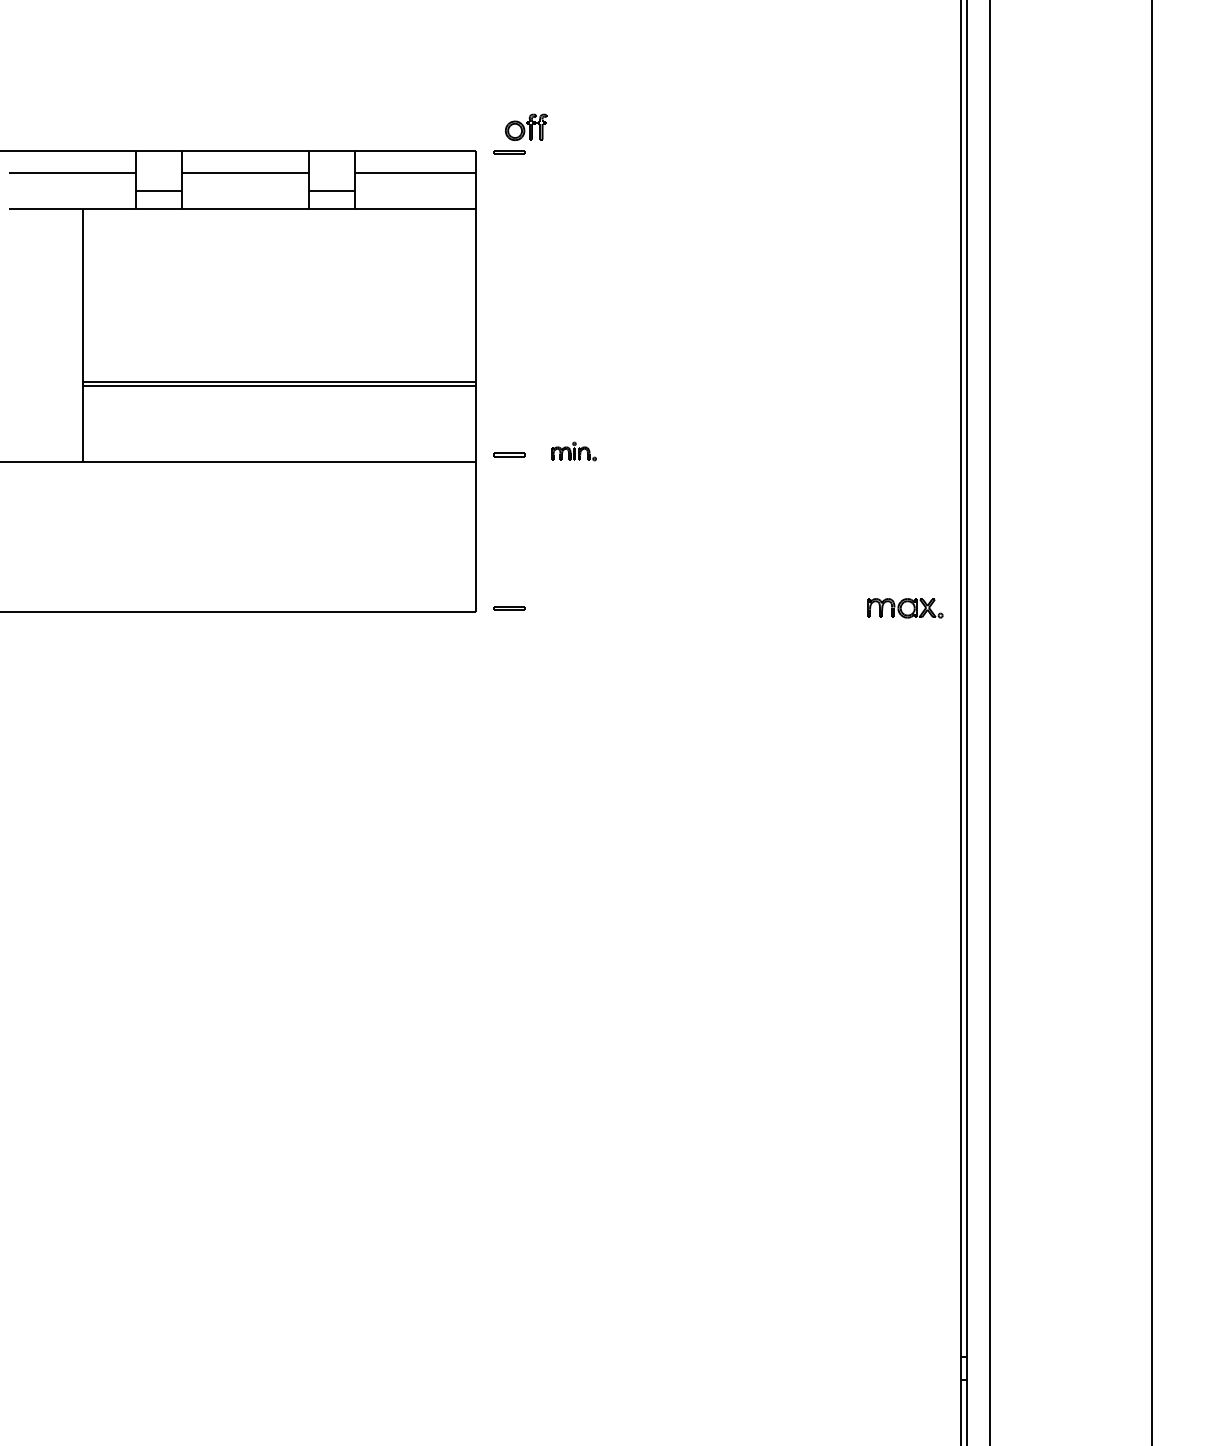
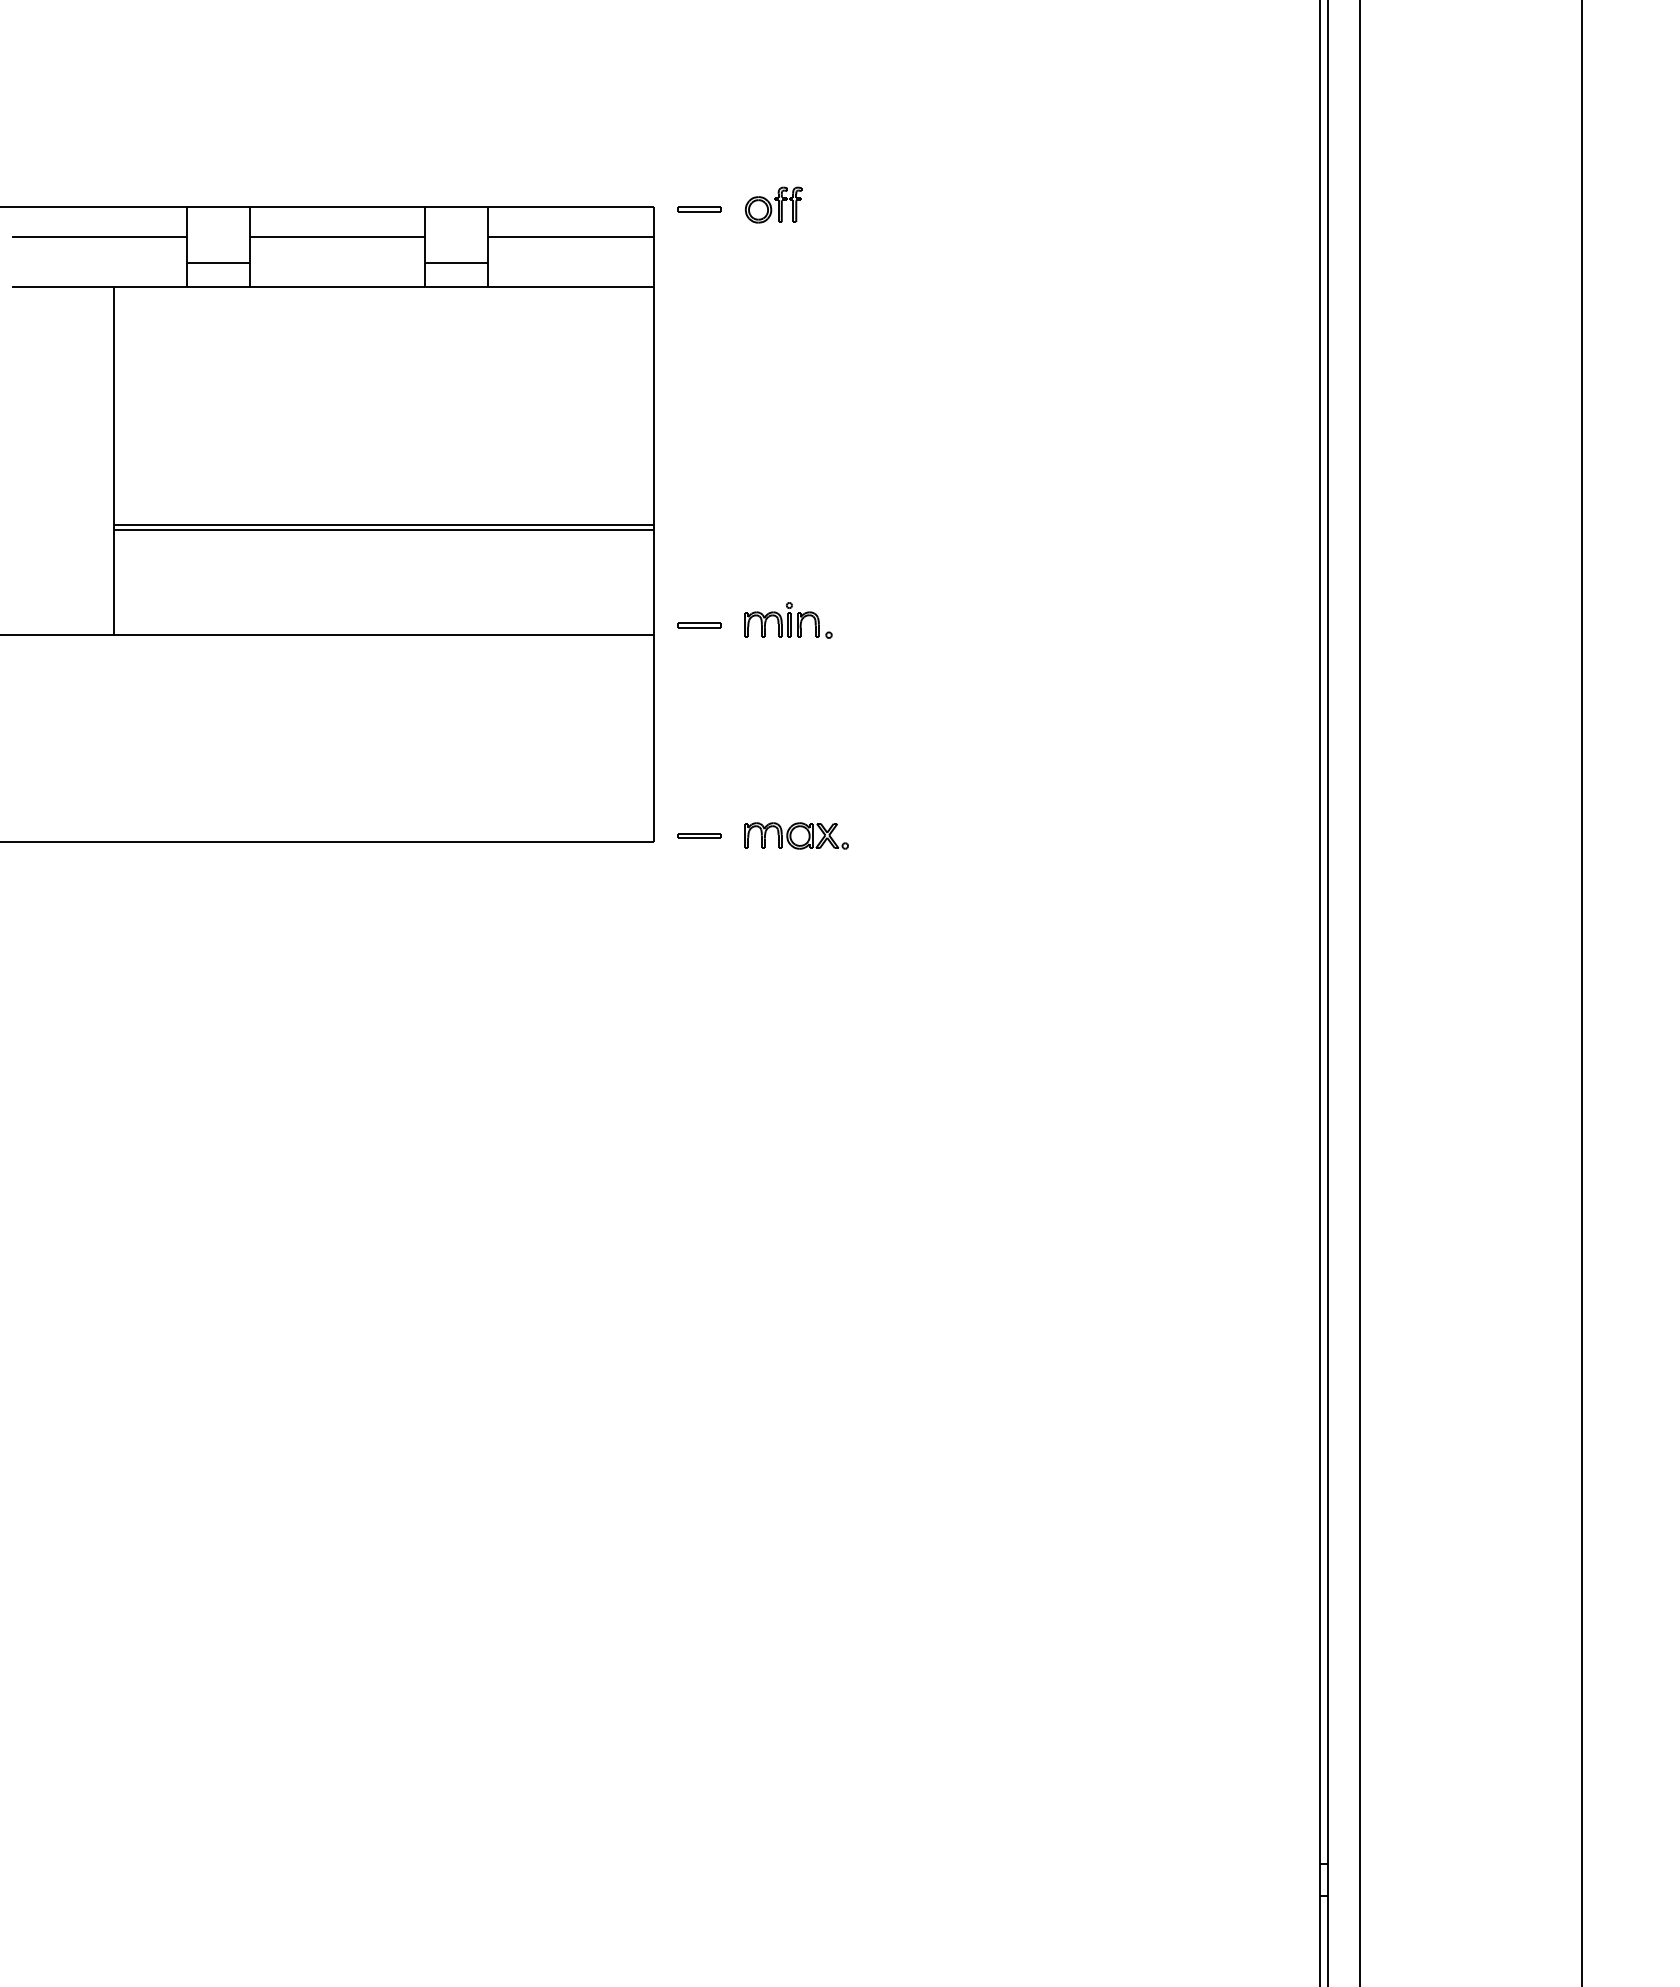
part: (525, 126) -> (773, 204), moved
part: (574, 451) -> (788, 620), size x1.43
part: (905, 608) -> (796, 835), moved

